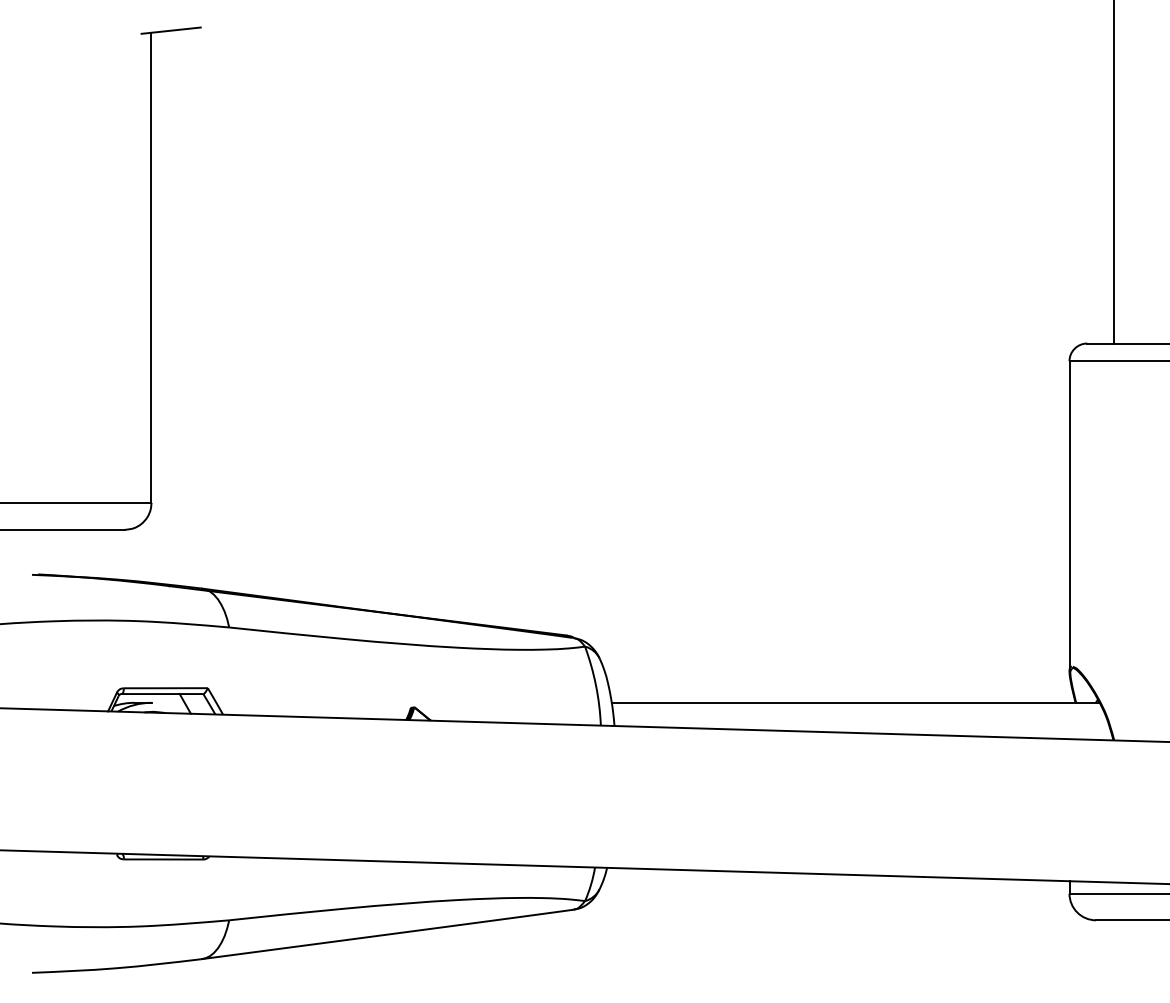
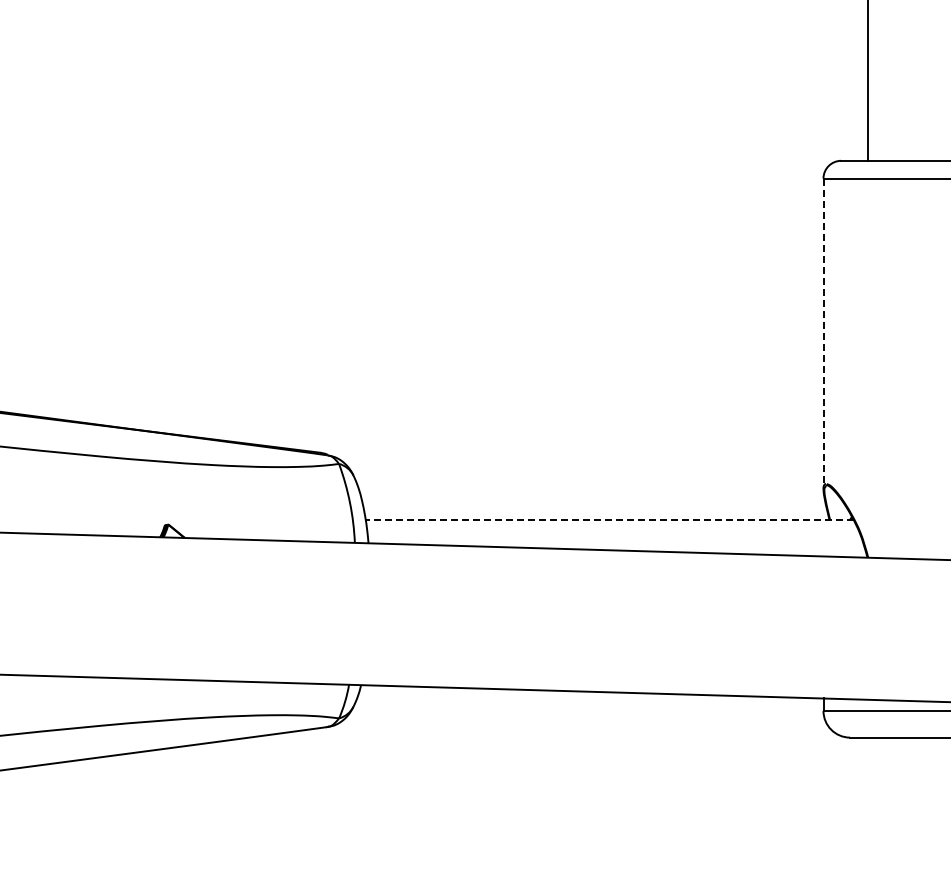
line: (1069, 516) -> (823, 333), solid -> dashed
line: (855, 702) -> (609, 519), solid -> dashed

